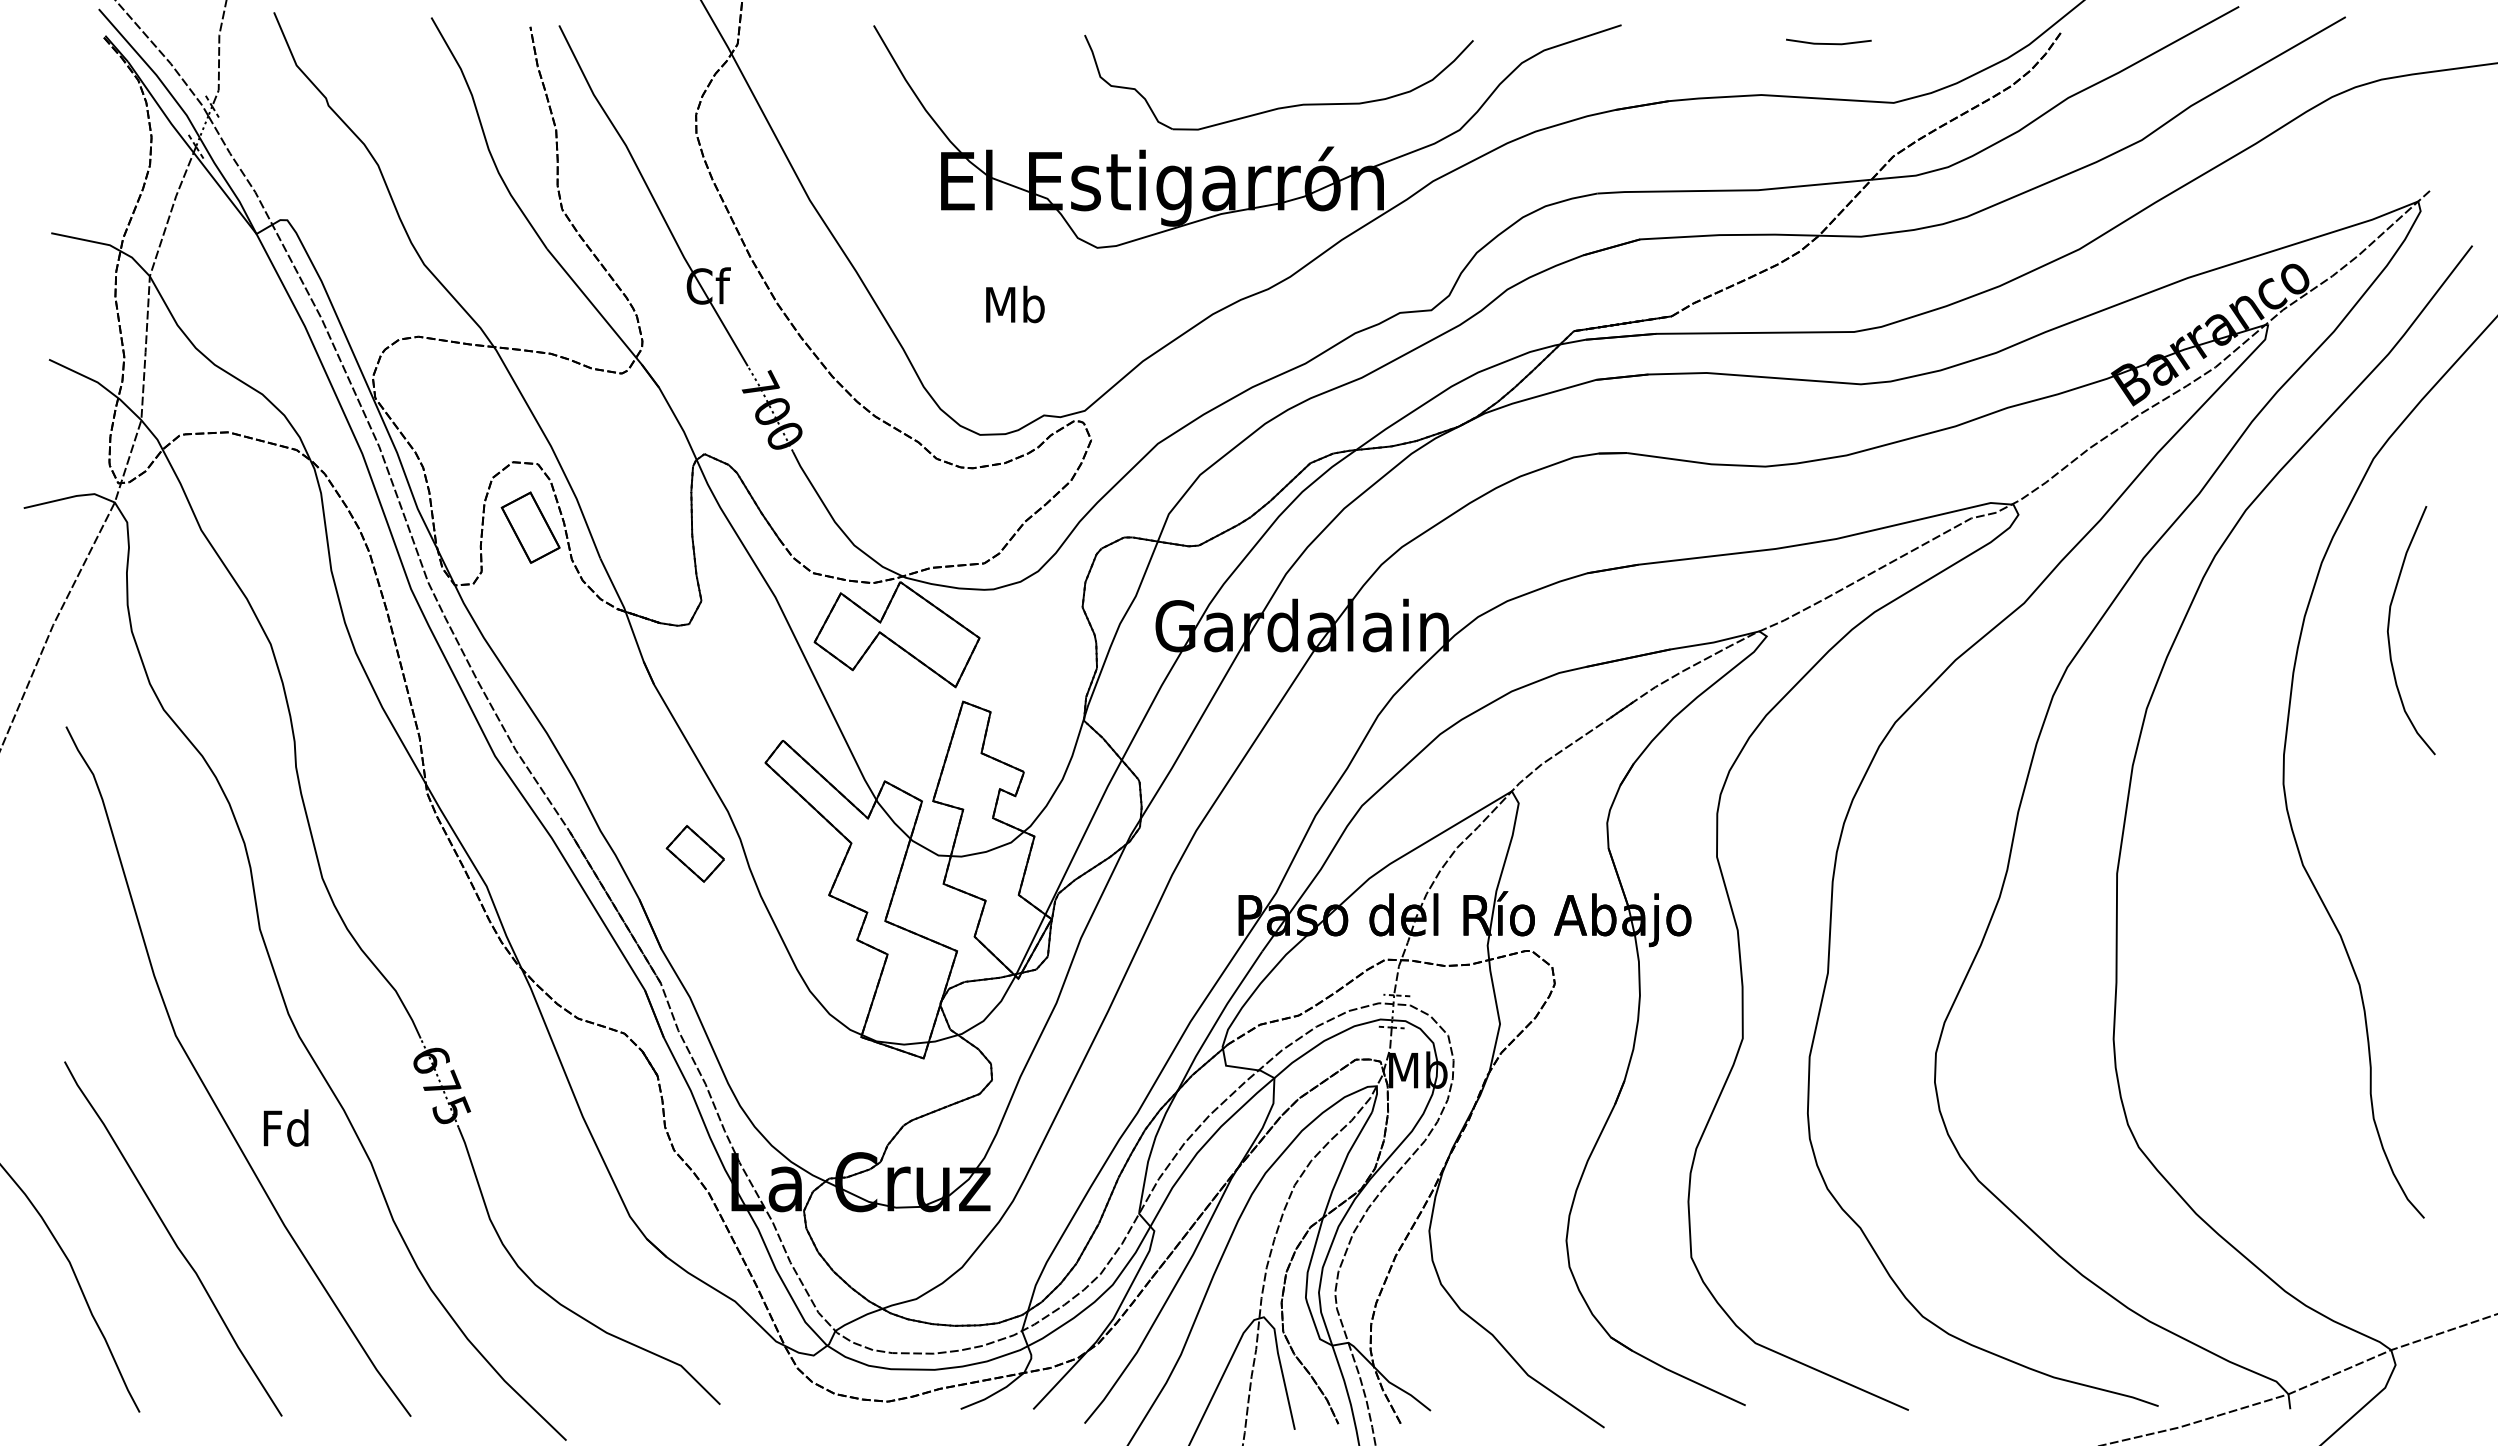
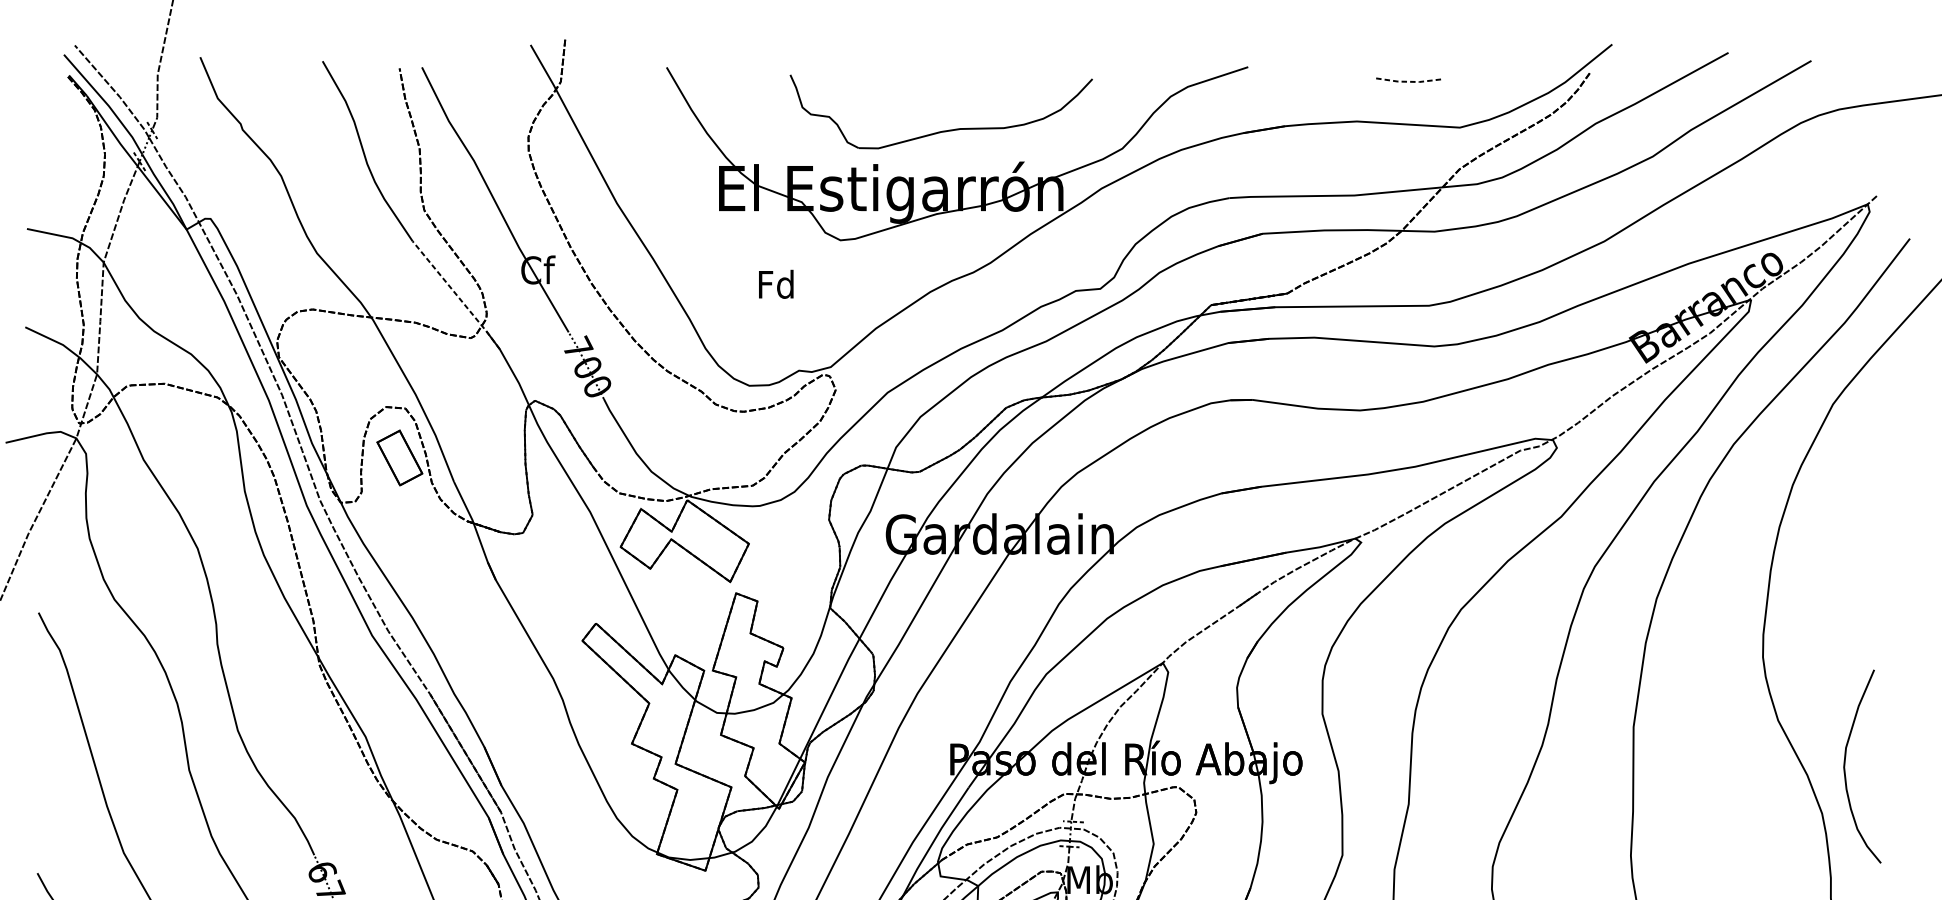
line: (1828, 44) -> (1409, 82), solid -> dashed
part: (1283, 106) -> (944, 130), moved
text: (1015, 304) -> (776, 284), Mb -> Fd
line: (604, 318) -> (457, 295), solid -> dashed
curve: (2389, 627) -> (1845, 764), moved
part: (694, 853) -> (527, 711), removed

